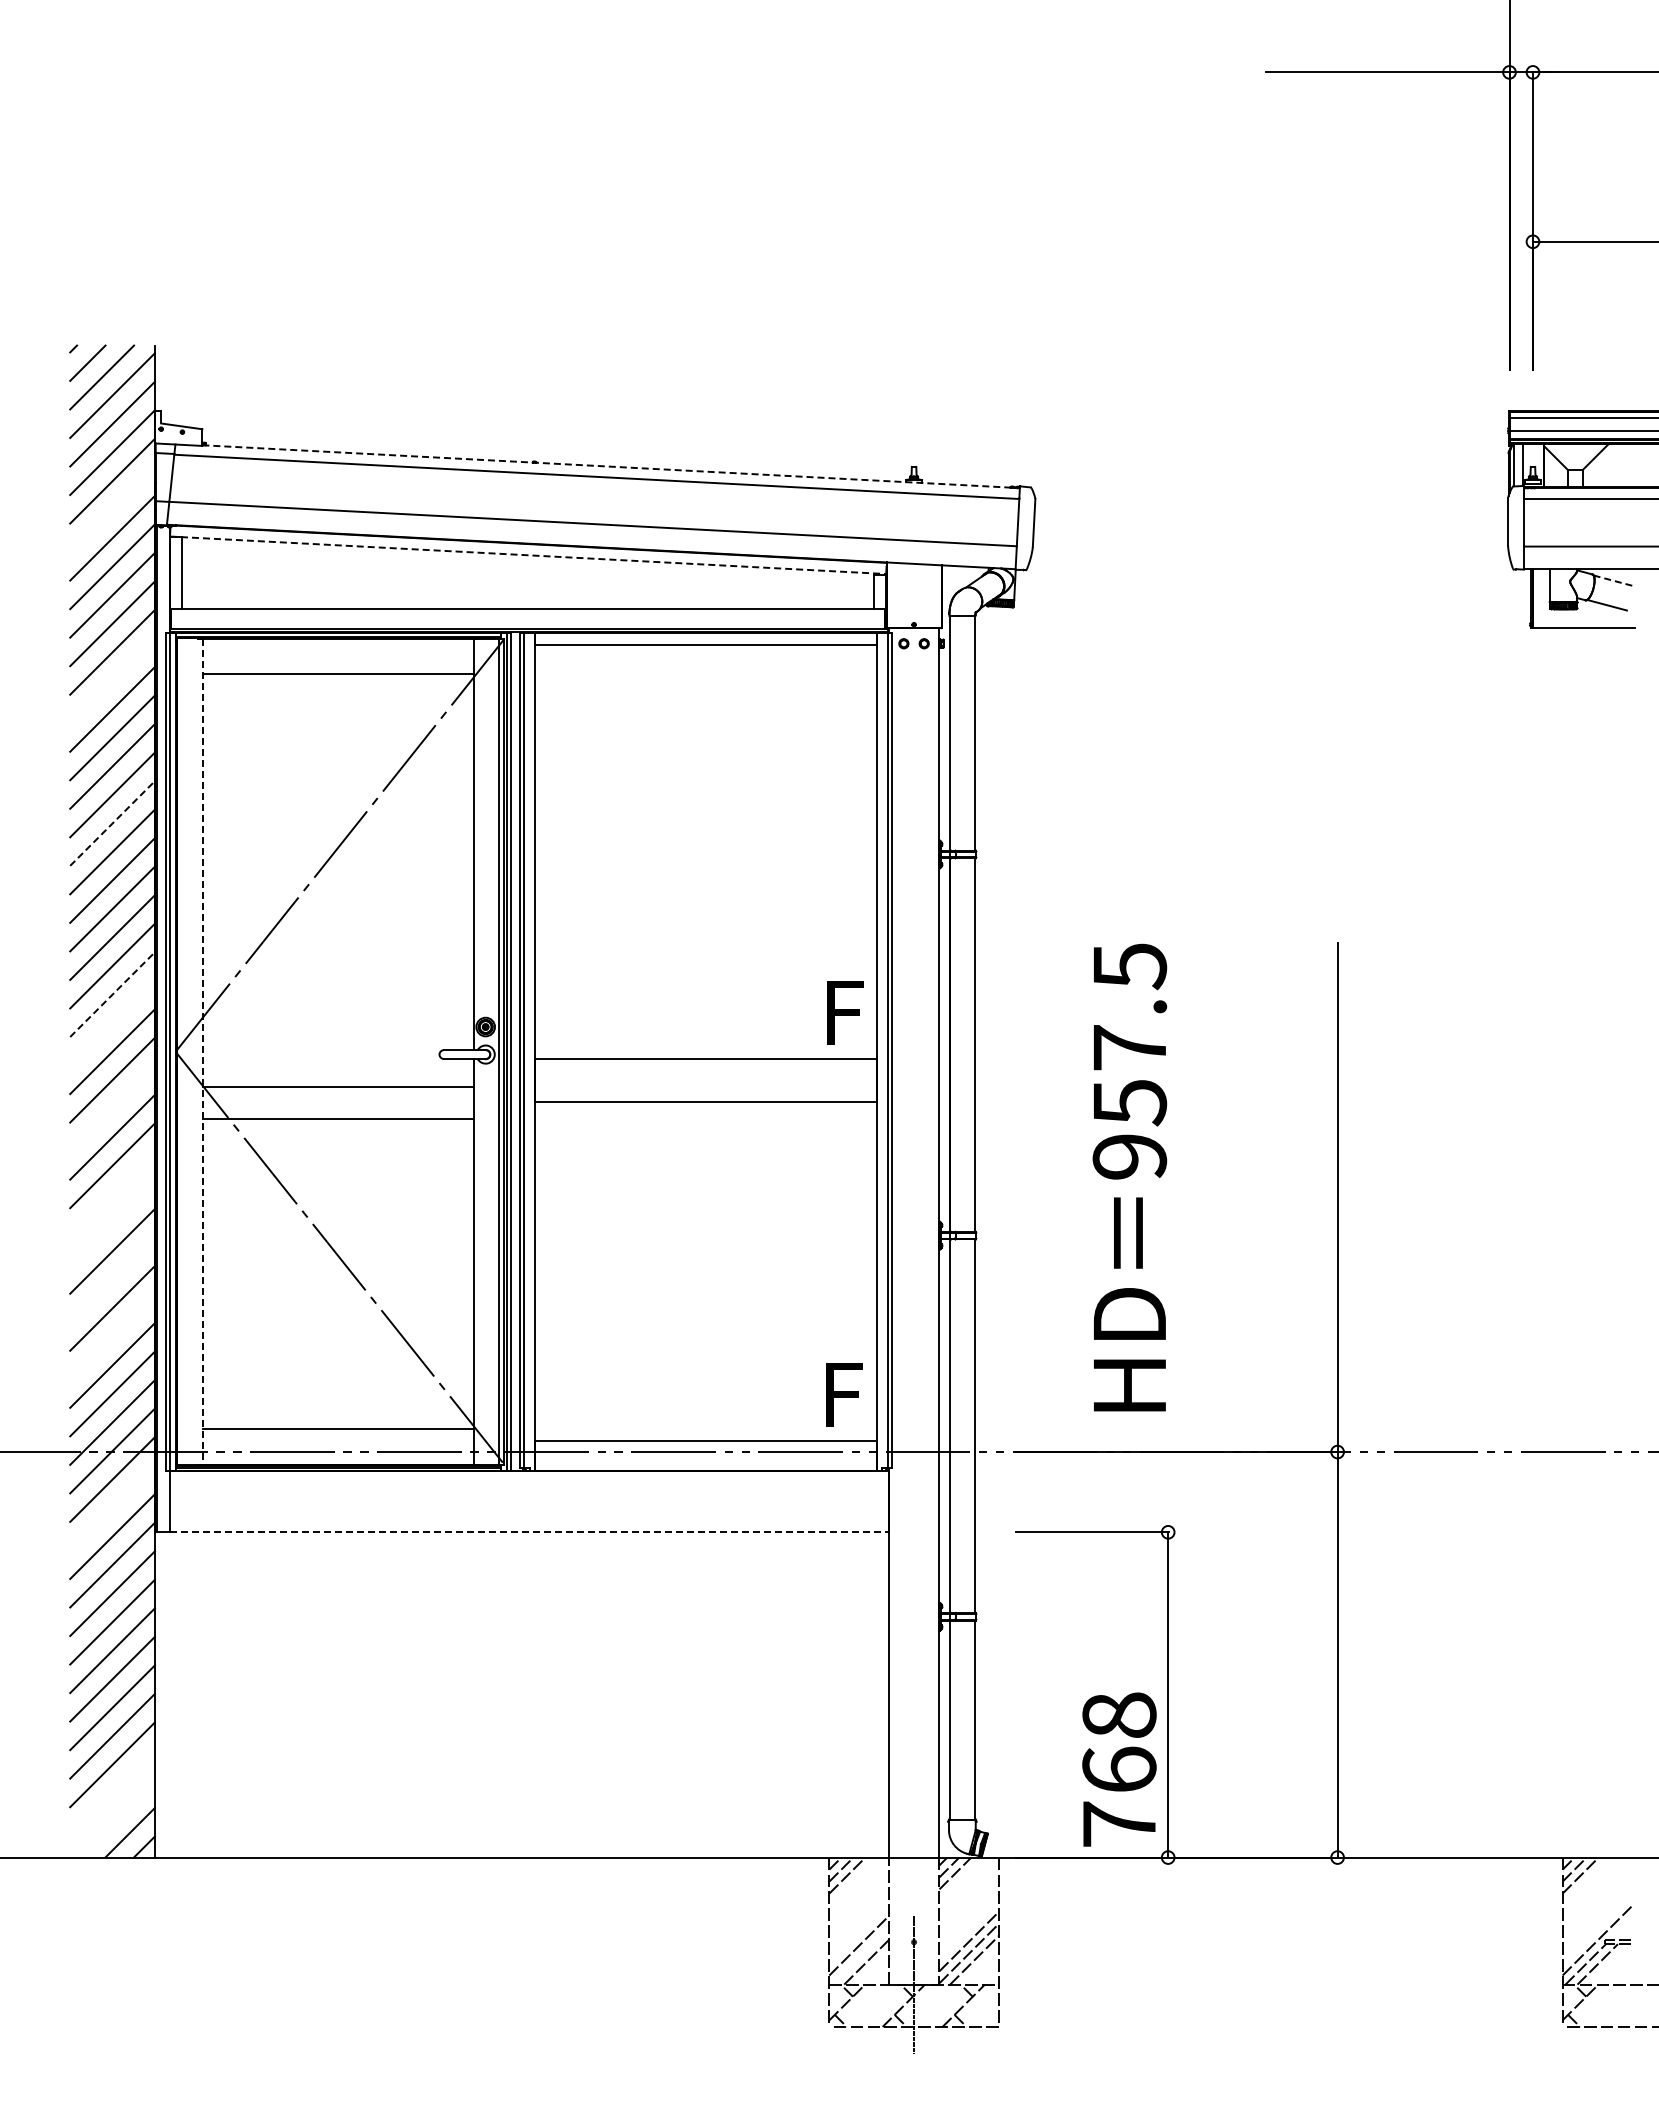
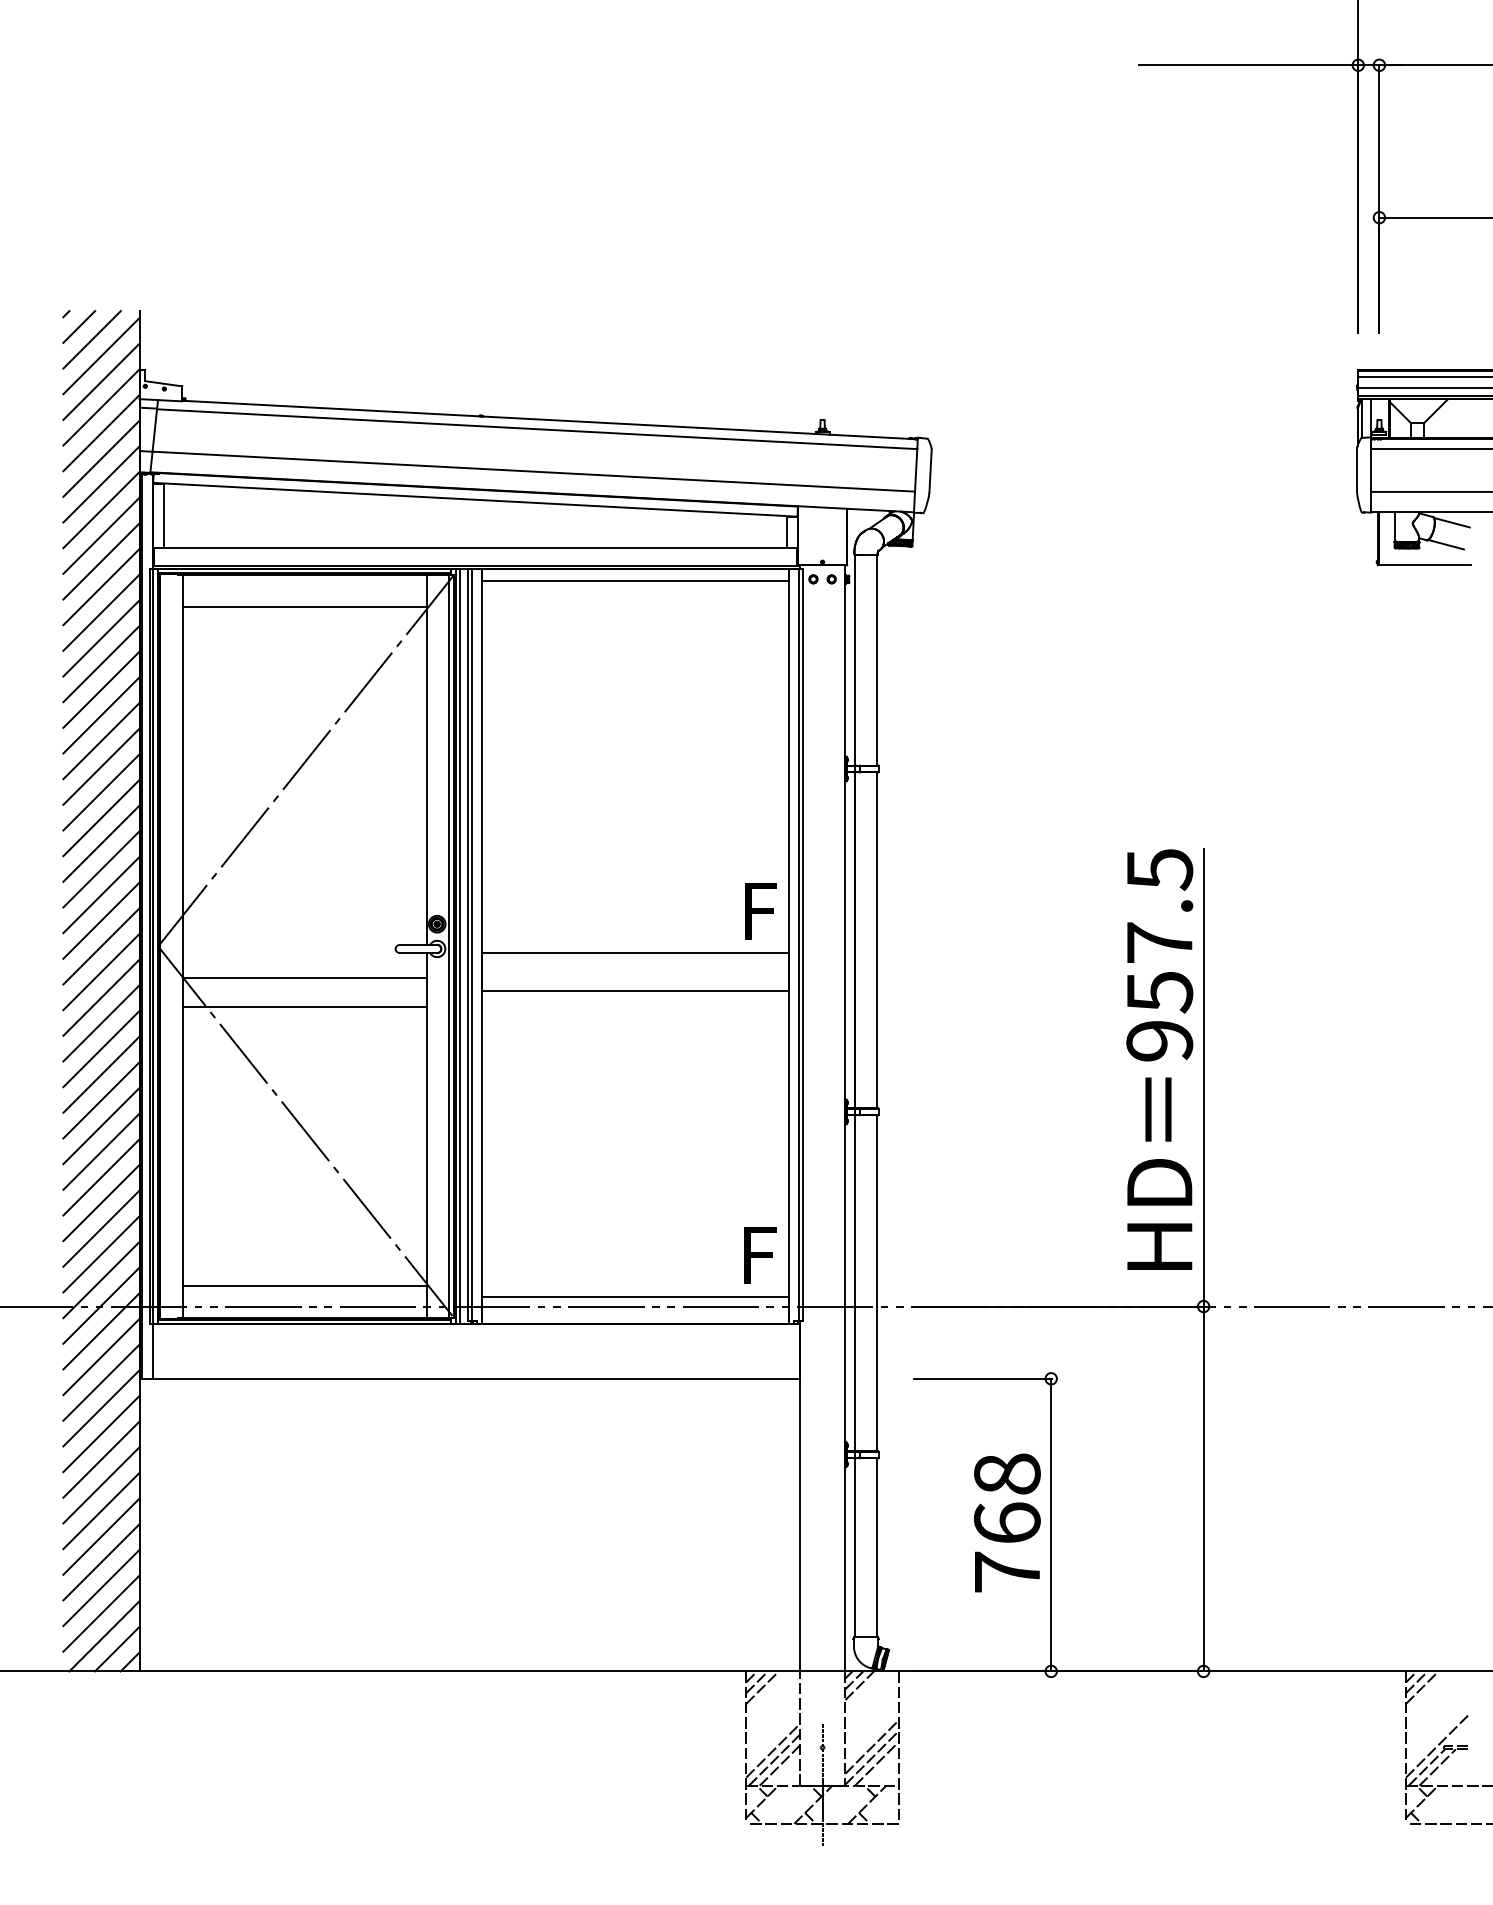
line: (611, 466) -> (550, 419), dashed -> solid
line: (112, 509) -> (101, 458), added
line: (528, 555) -> (475, 499), dashed -> solid
line: (1613, 580) -> (1451, 522), dashed -> solid
line: (112, 680) -> (101, 612), added
line: (112, 823) -> (101, 741), dashed -> solid
line: (112, 994) -> (101, 894), dashed -> solid
line: (112, 1022) -> (101, 920), added
line: (202, 1051) -> (182, 946), dashed -> solid
line: (112, 1108) -> (101, 997), added
text: (1129, 1177) -> (1159, 1059), moved
line: (112, 1193) -> (101, 1073), added
line: (112, 1222) -> (101, 1100), added
line: (112, 1279) -> (101, 1151), added
line: (112, 1336) -> (101, 1202), added
line: (112, 1507) -> (101, 1356), added
line: (529, 1532) -> (476, 1378), dashed -> solid
text: (1119, 1769) -> (1007, 1522), moved
line: (112, 1792) -> (101, 1612), added
line: (115, 1818) -> (104, 1636), added
line: (860, 1956) -> (774, 1760), added

